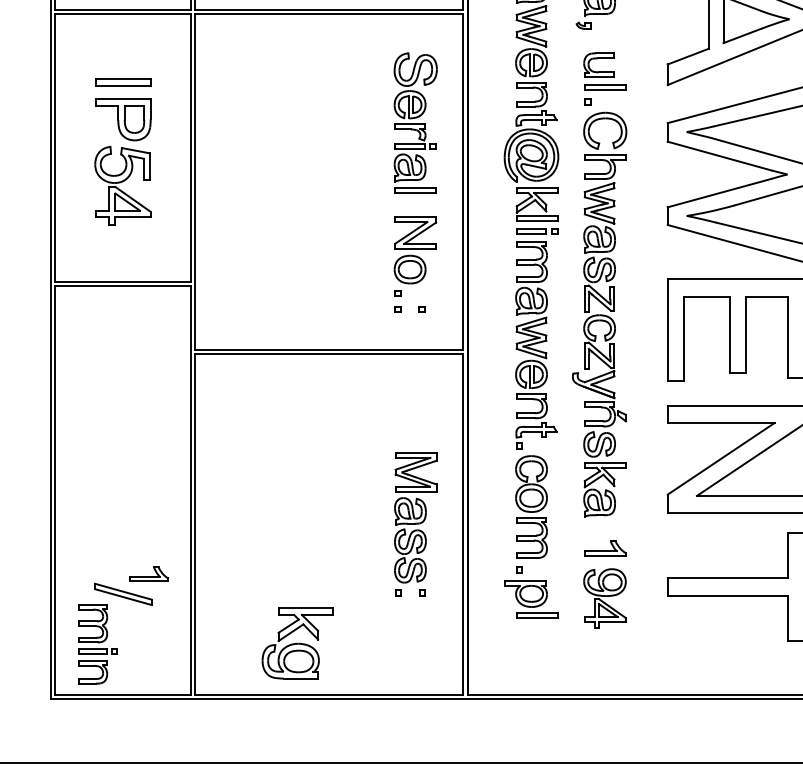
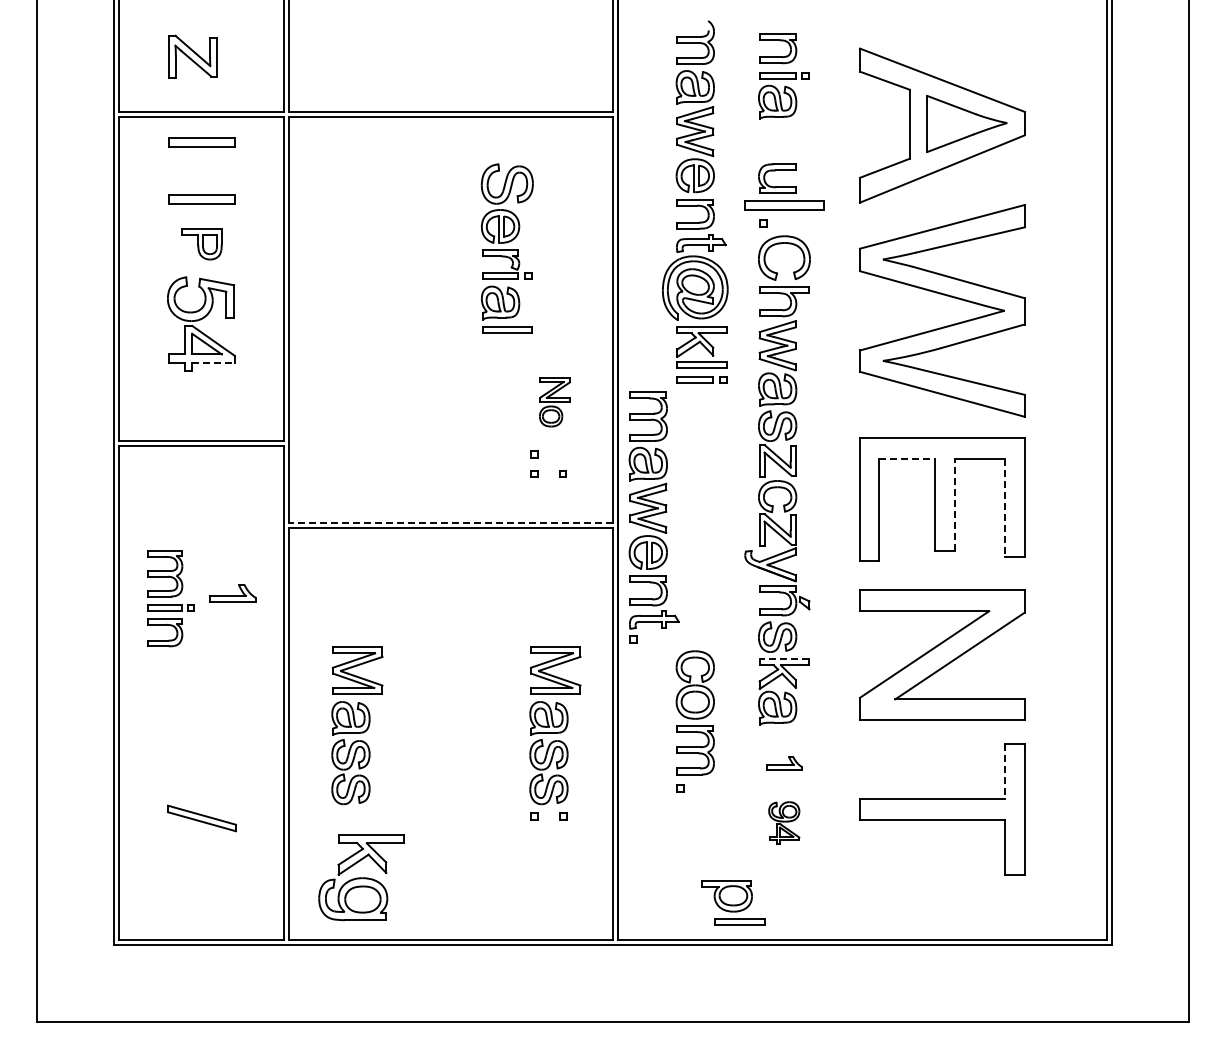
part: (583, 25) -> (758, 130), removed
part: (123, 35) -> (201, 142), added
part: (605, 87) -> (784, 205), size x1.6
part: (123, 119) -> (201, 244), size x0.6
part: (415, 122) -> (506, 248), moved
line: (133, 217) -> (214, 362), solid -> dashed
part: (415, 250) -> (554, 402), size x0.6
line: (707, 297) -> (907, 459), solid -> dashed
line: (745, 335) -> (954, 505), solid -> dashed
line: (788, 338) -> (1005, 508), solid -> dashed
part: (535, 345) -> (653, 517), moved
line: (329, 350) -> (450, 523), solid -> dashed
line: (605, 462) -> (784, 659), solid -> dashed
part: (252, 517) -> (357, 725), added
part: (605, 548) -> (784, 762), size x0.7
line: (788, 555) -> (1005, 771), solid -> dashed
part: (148, 574) -> (232, 593), moved
part: (605, 598) -> (784, 823), size x0.6
part: (531, 599) -> (733, 902), moved
part: (297, 643) -> (361, 877), moved
part: (97, 644) -> (170, 598), moved

